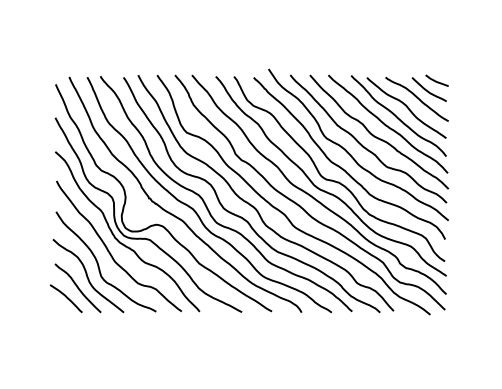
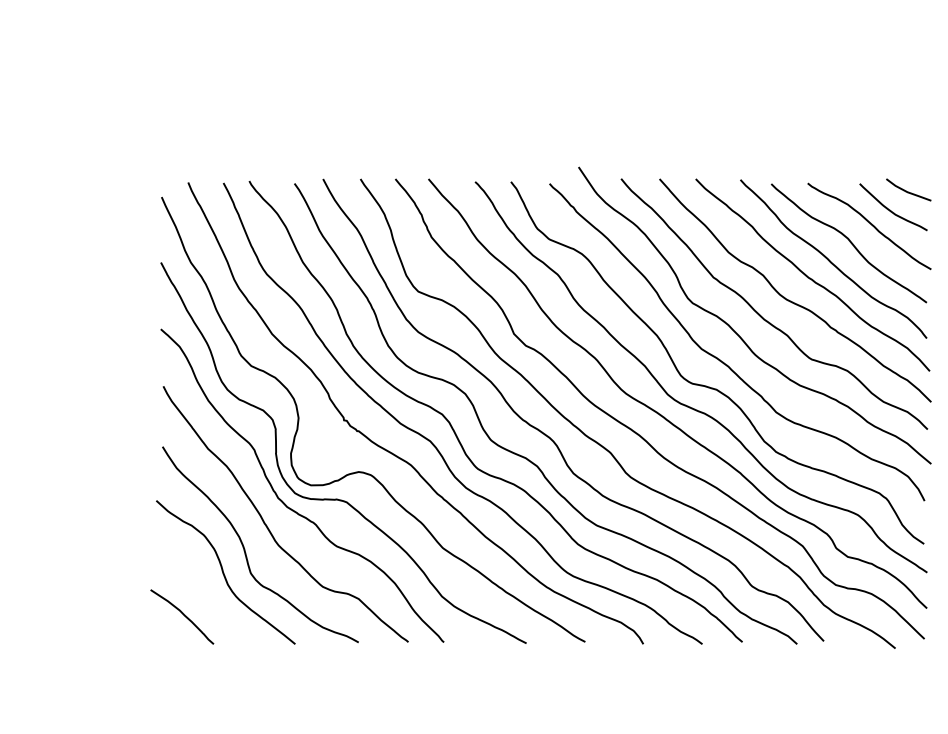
curve: (77, 288) -> (204, 596), removed

